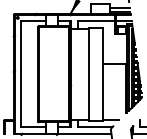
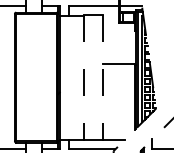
line: (89, 74) -> (84, 77), solid -> dashed
line: (103, 74) -> (103, 77), solid -> dashed

